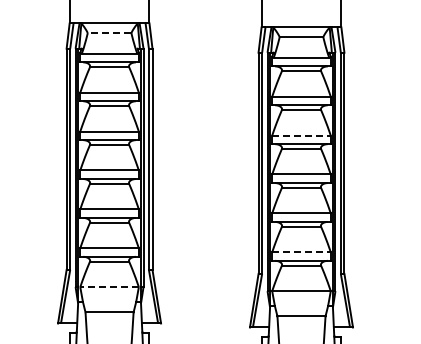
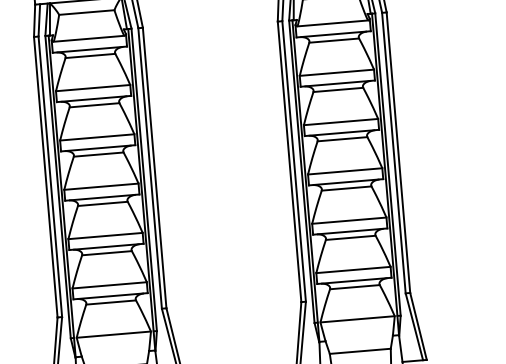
line: (109, 33) -> (86, 13), dashed -> solid
line: (301, 135) -> (341, 121), dashed -> solid
line: (301, 252) -> (353, 270), dashed -> solid
line: (109, 287) -> (113, 335), dashed -> solid

